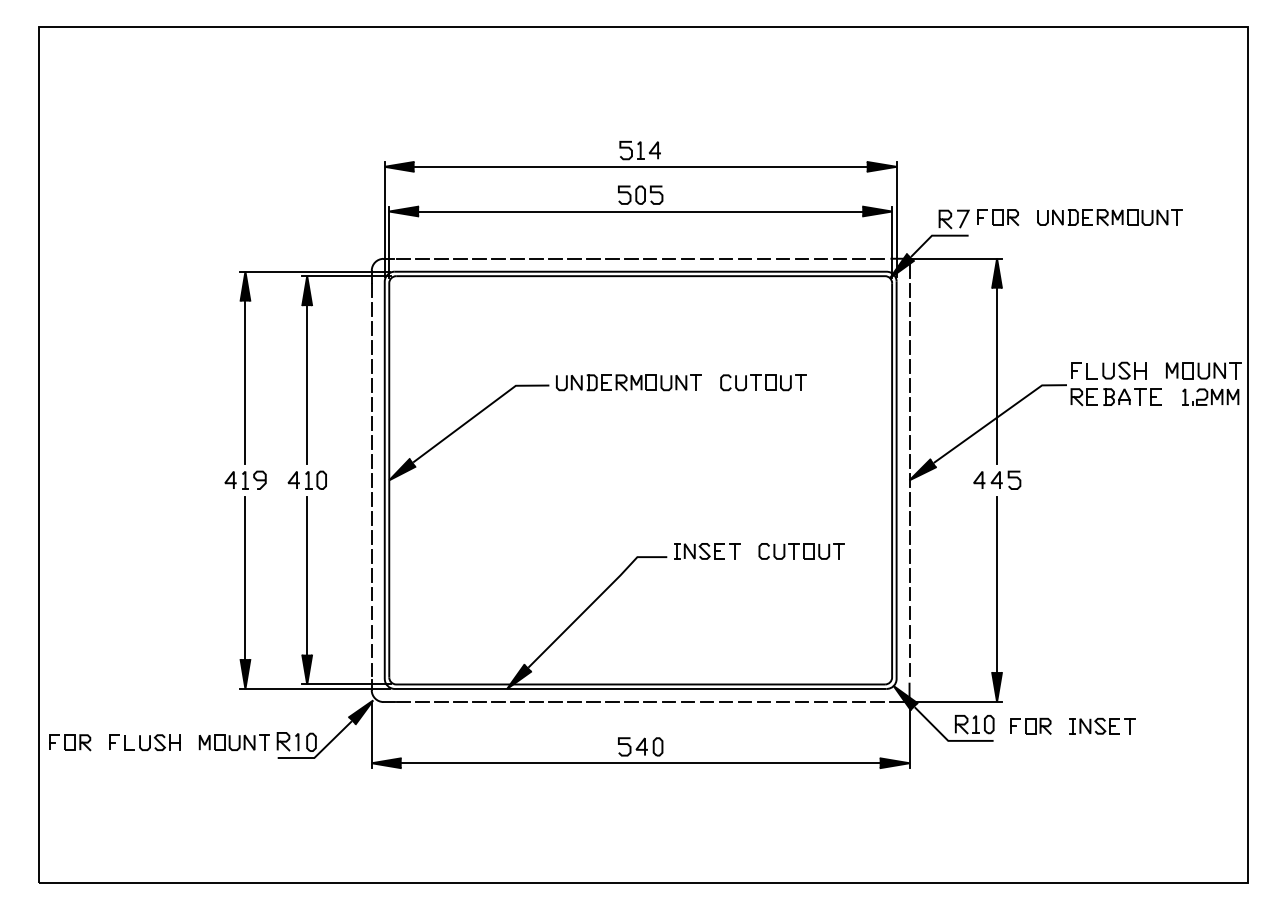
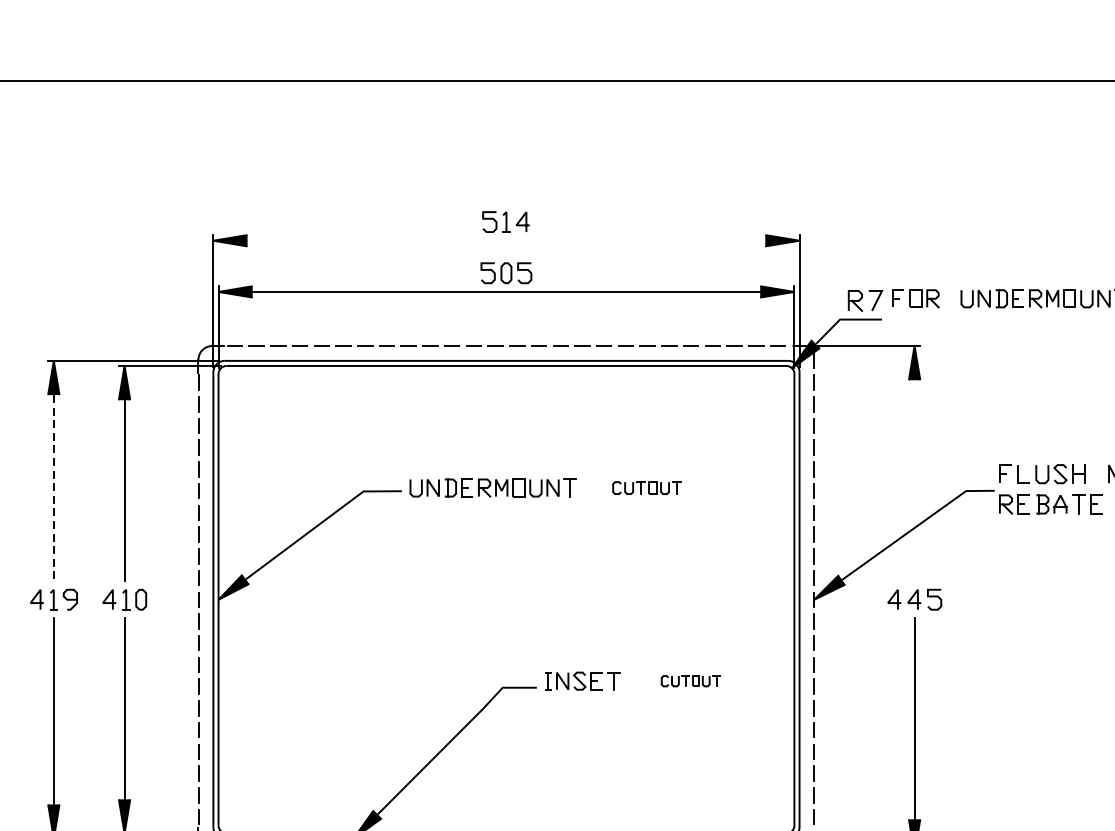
line: (640, 166) -> (506, 240), removed
line: (997, 376) -> (915, 480), removed
part: (763, 382) -> (647, 487), size x0.7
line: (245, 383) -> (53, 488), solid -> dashed
part: (801, 551) -> (690, 681), size x0.6

